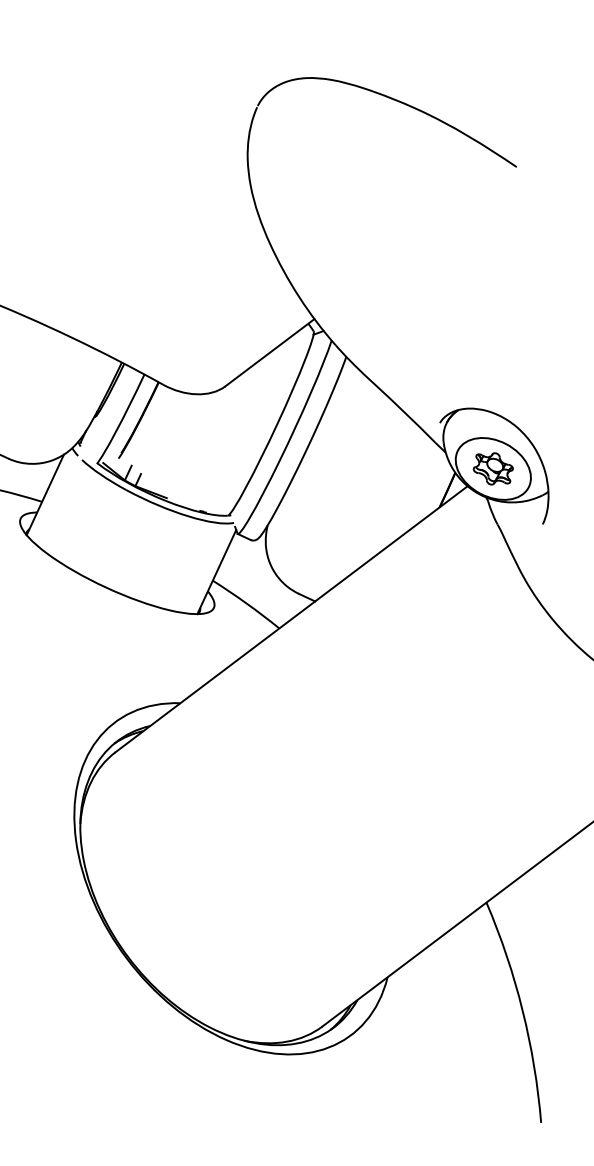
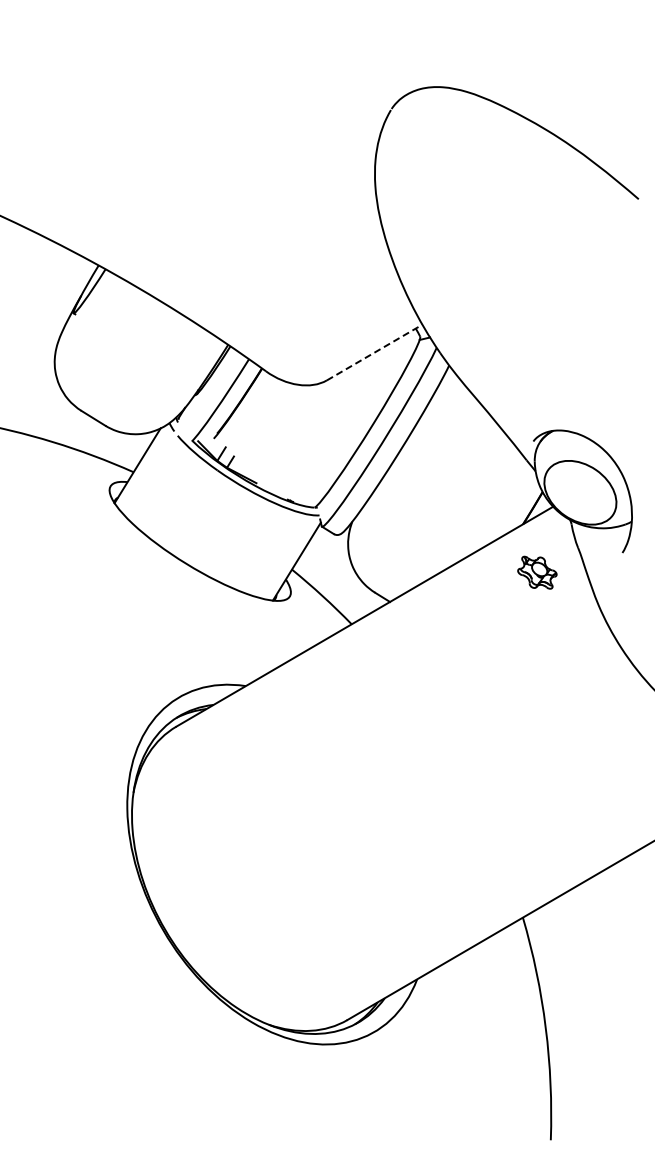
line: (270, 352) -> (375, 352), solid -> dashed
part: (493, 468) -> (537, 572), moved

